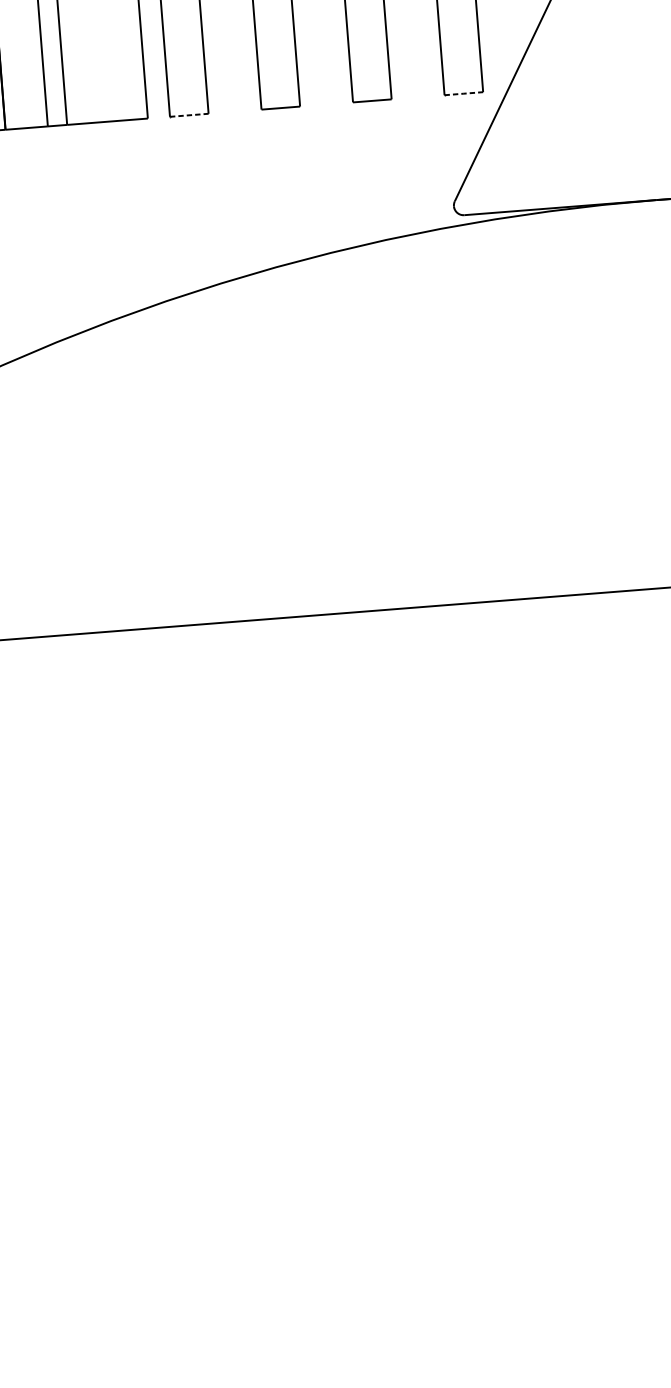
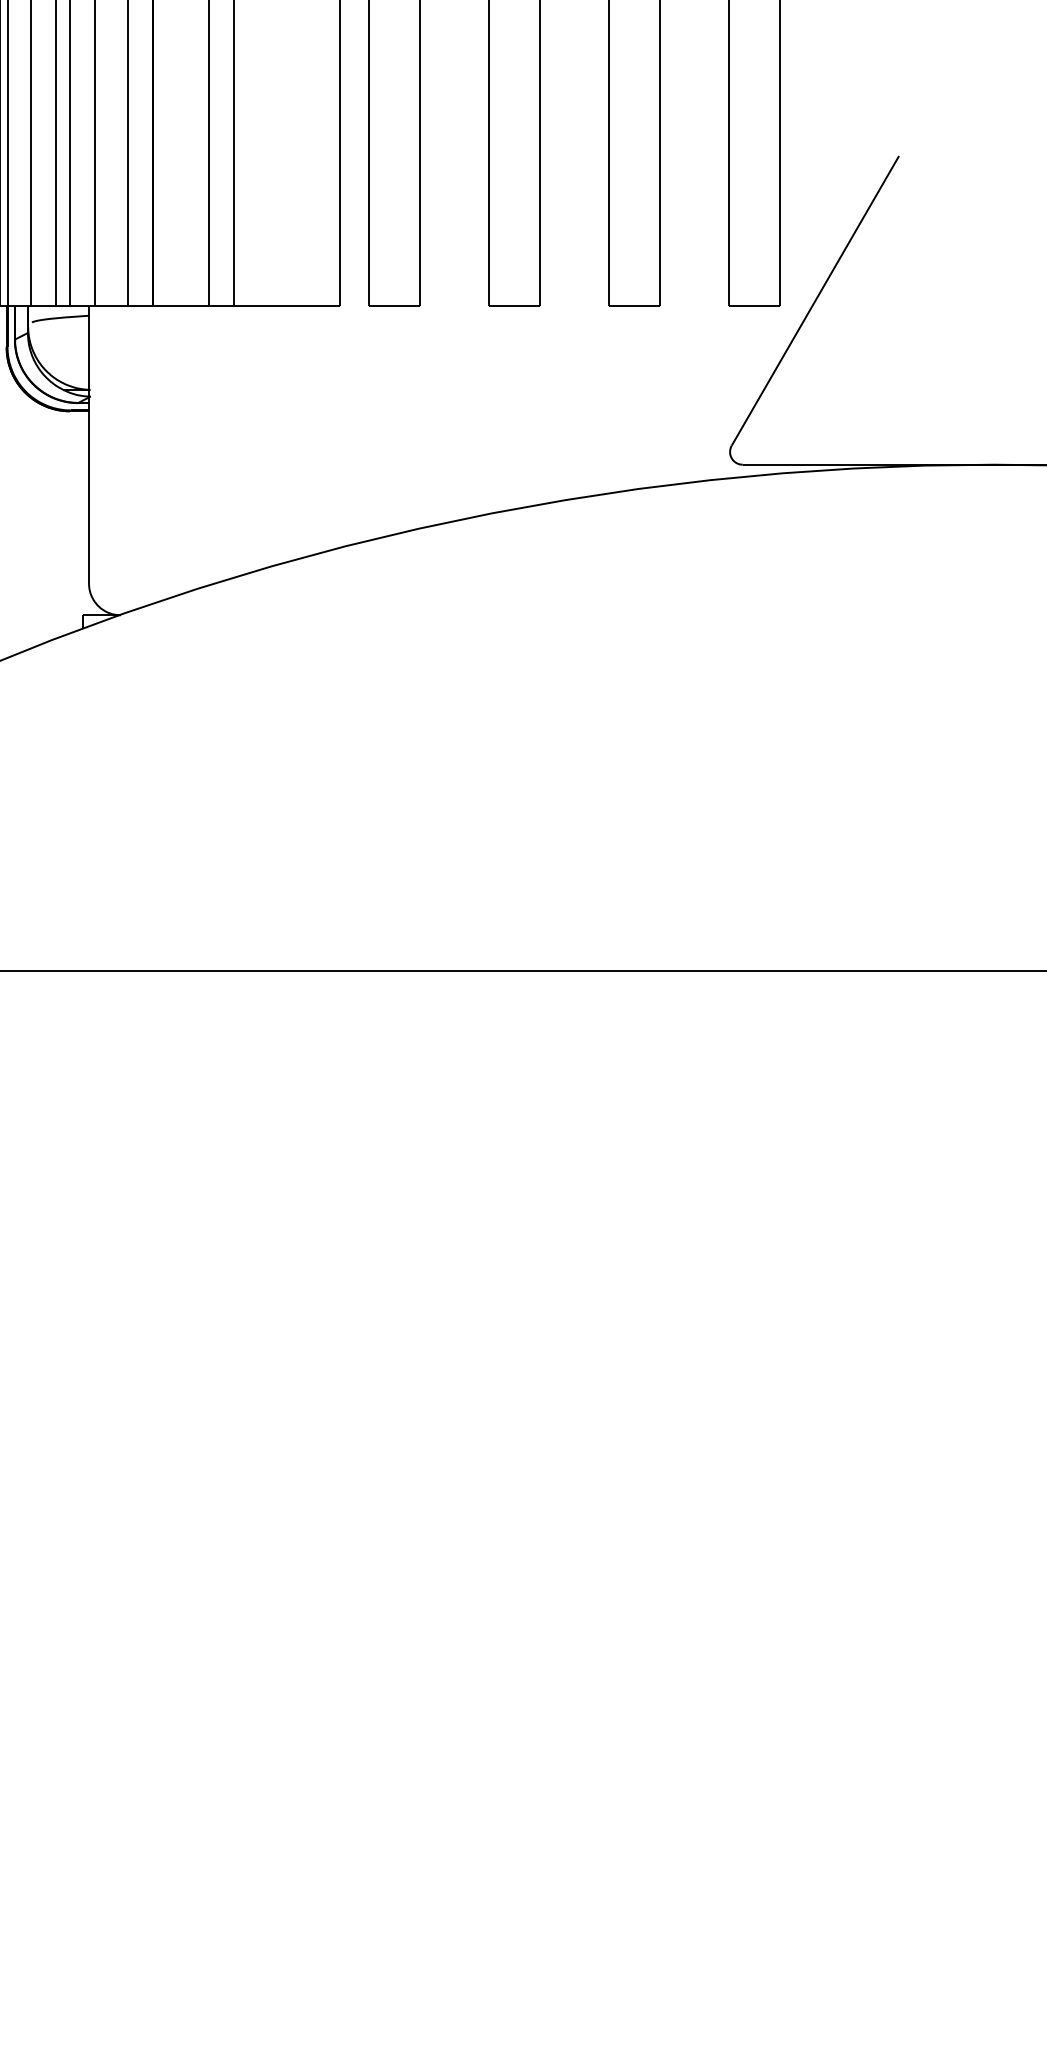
line: (463, 93) -> (754, 306), dashed -> solid
line: (188, 115) -> (393, 306), dashed -> solid

